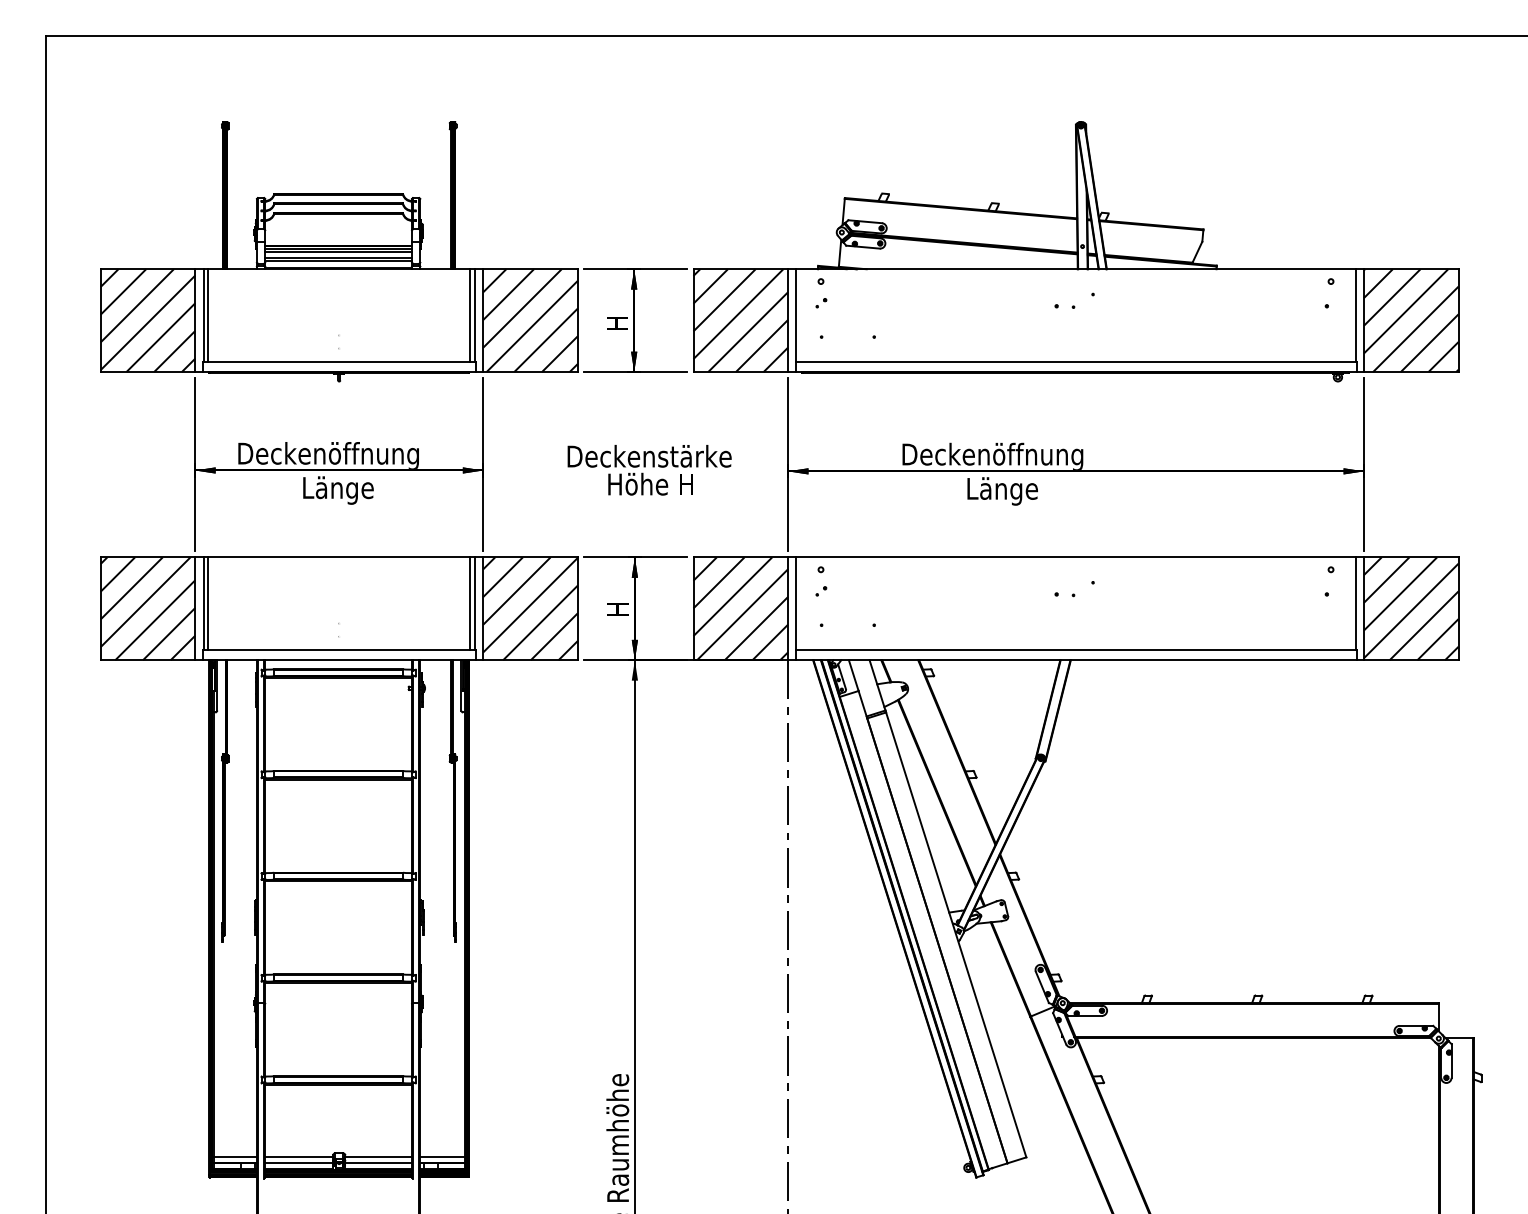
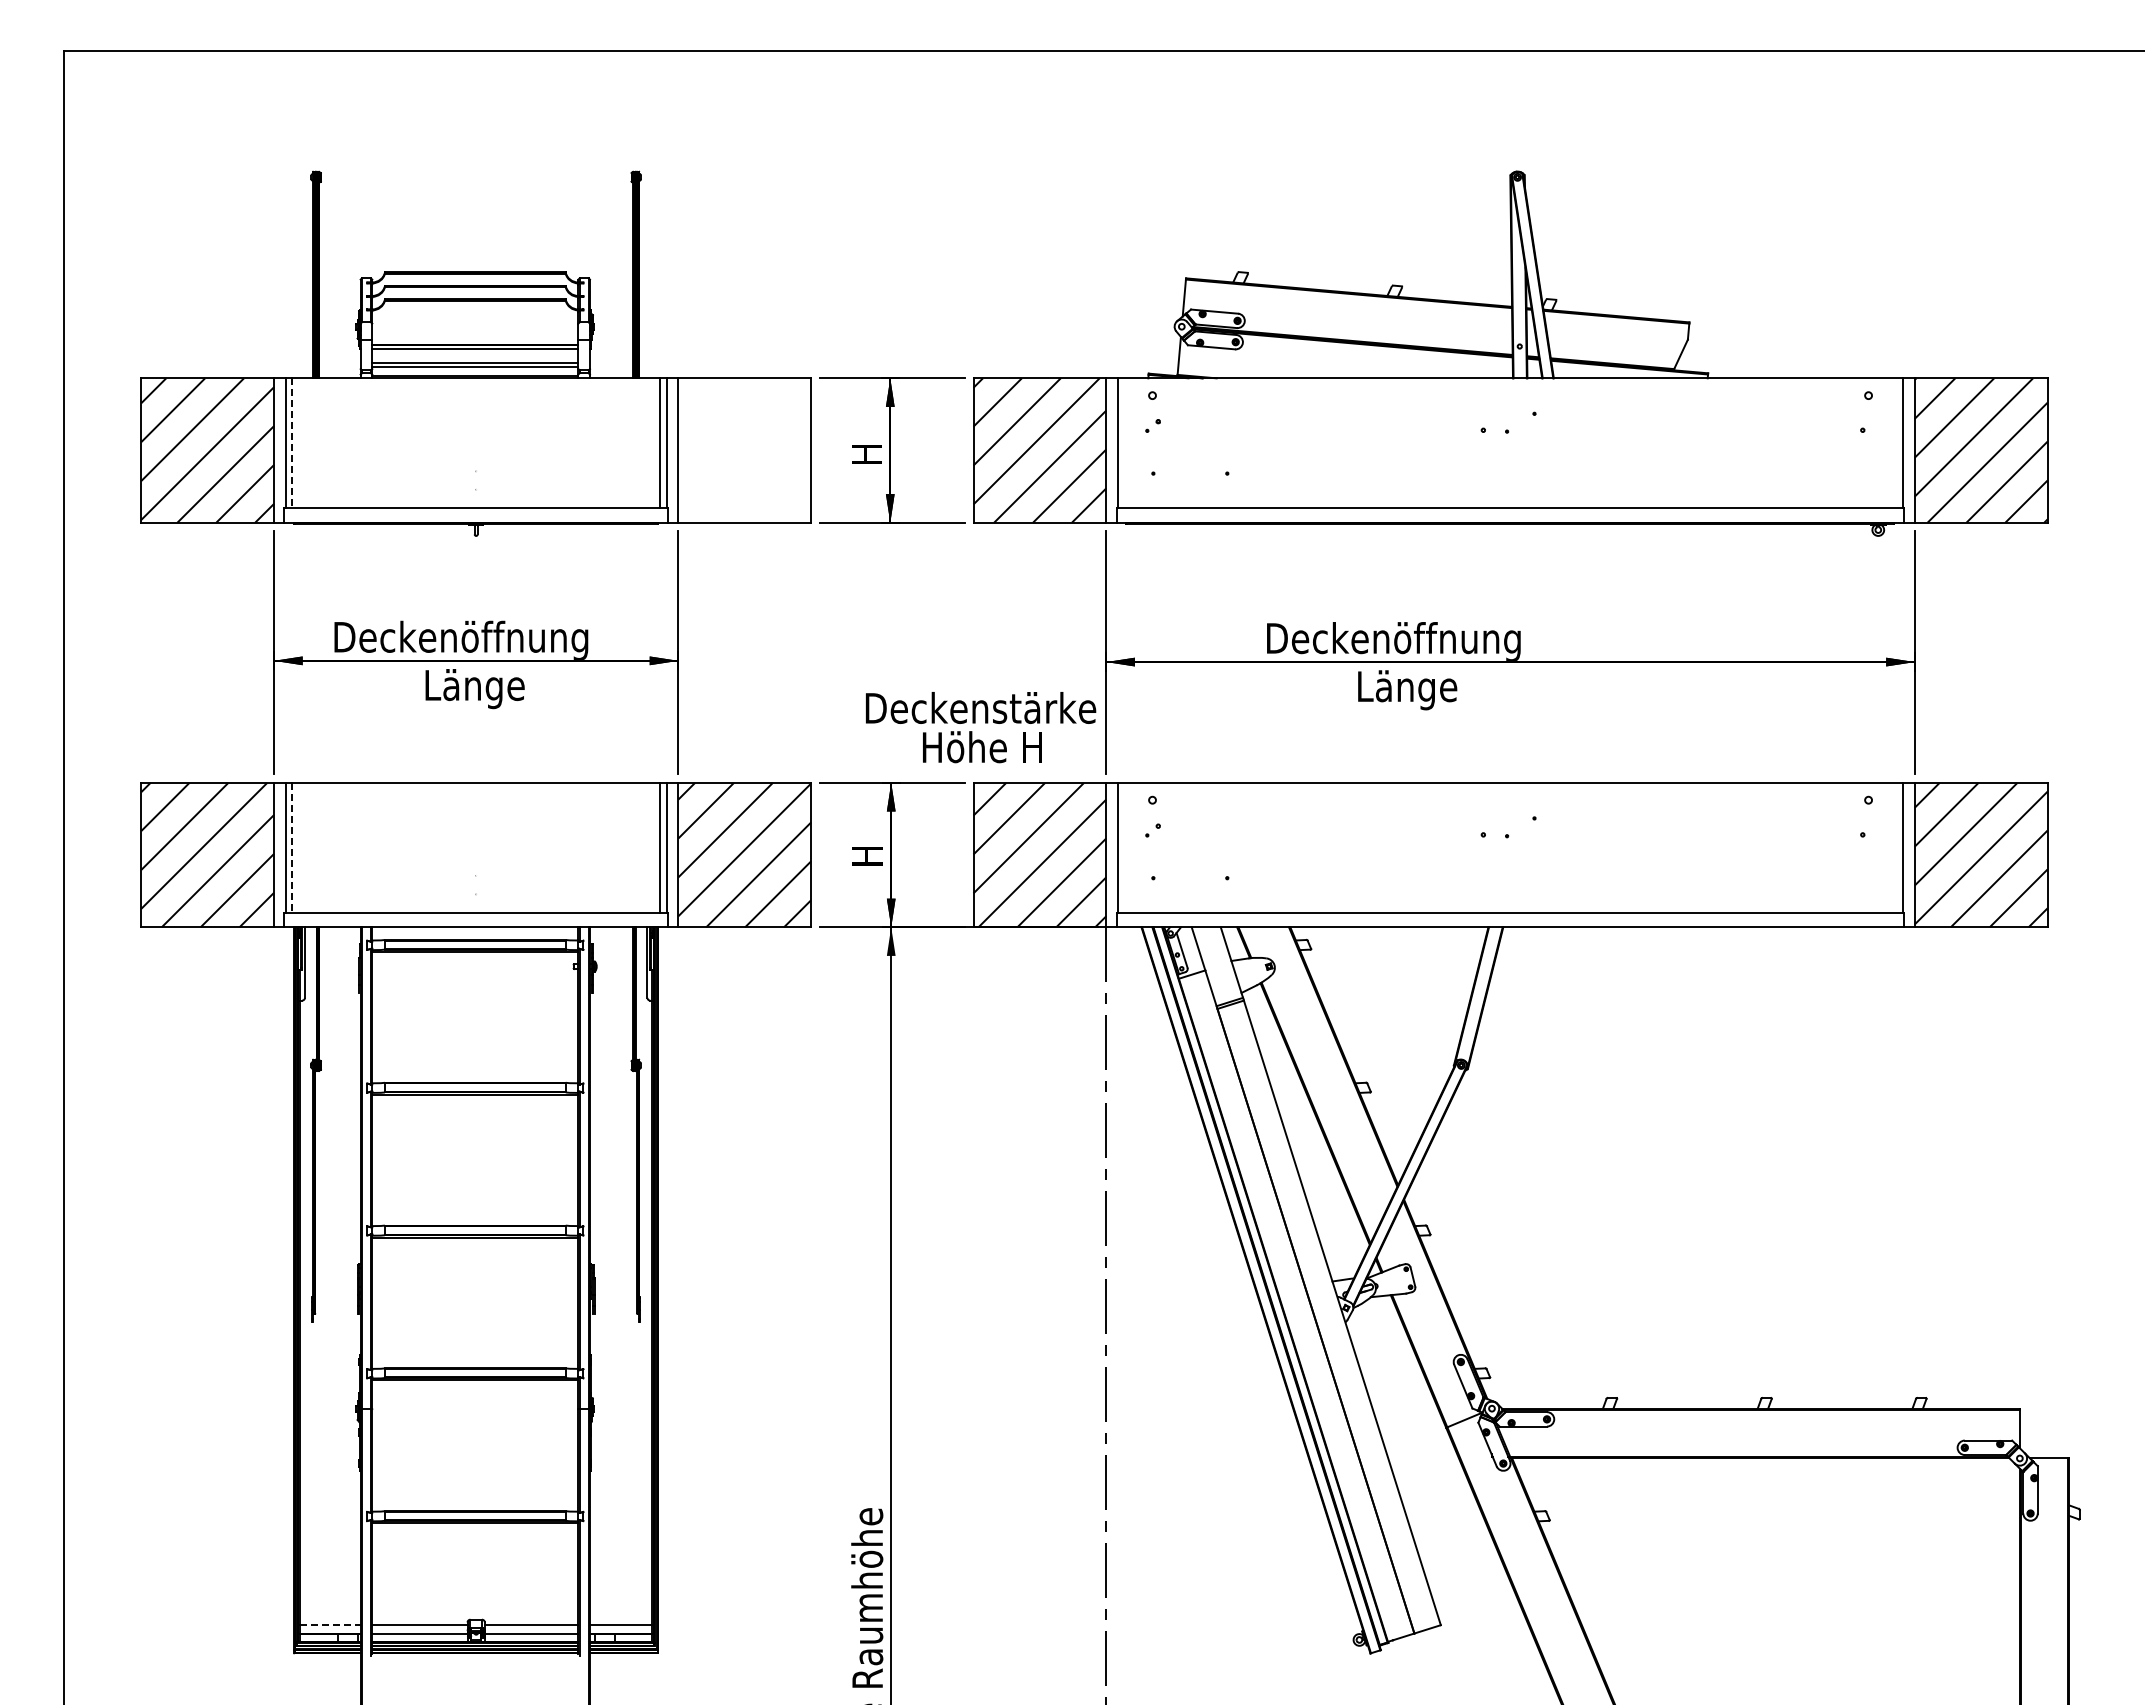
line: (338, 251) -> (475, 353), removed
line: (207, 315) -> (291, 443), solid -> dashed
hatch: (530, 320) -> (744, 450), removed
text: (650, 470) -> (981, 727), moved
line: (207, 603) -> (291, 847), solid -> dashed
line: (236, 1157) -> (331, 1625), solid -> dashed

